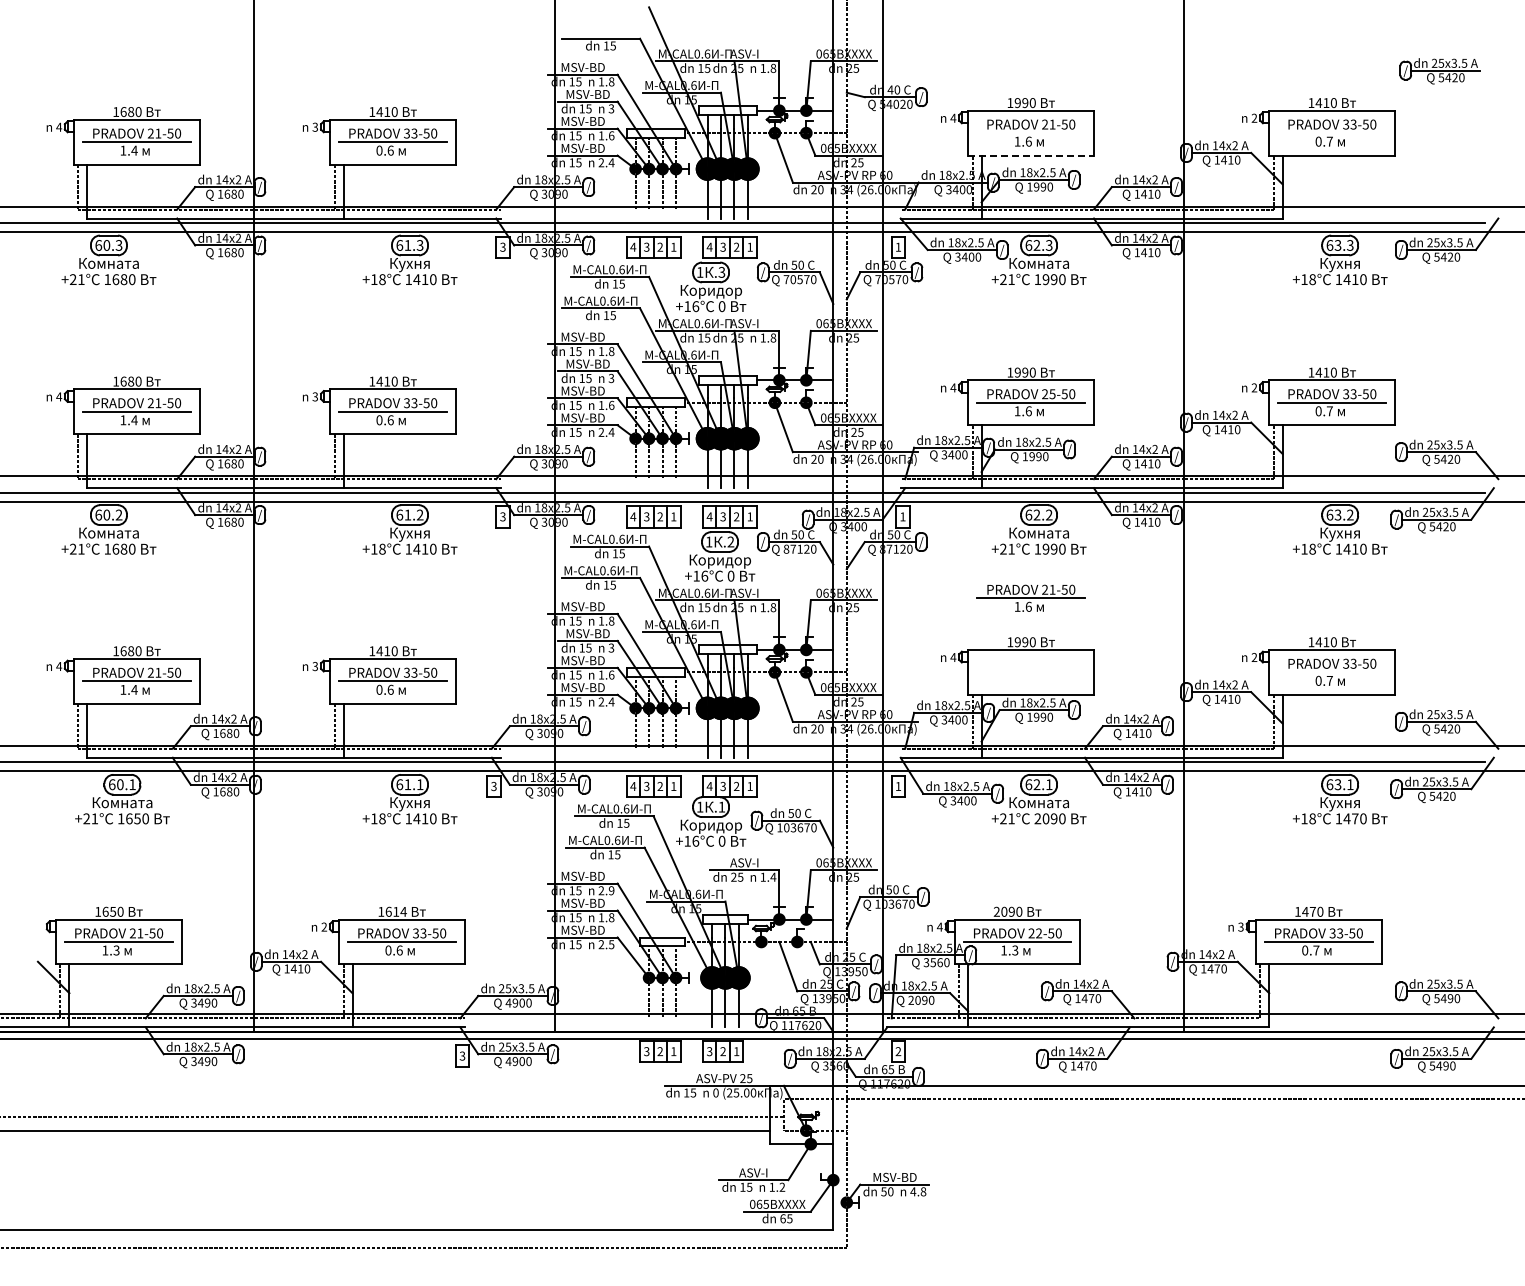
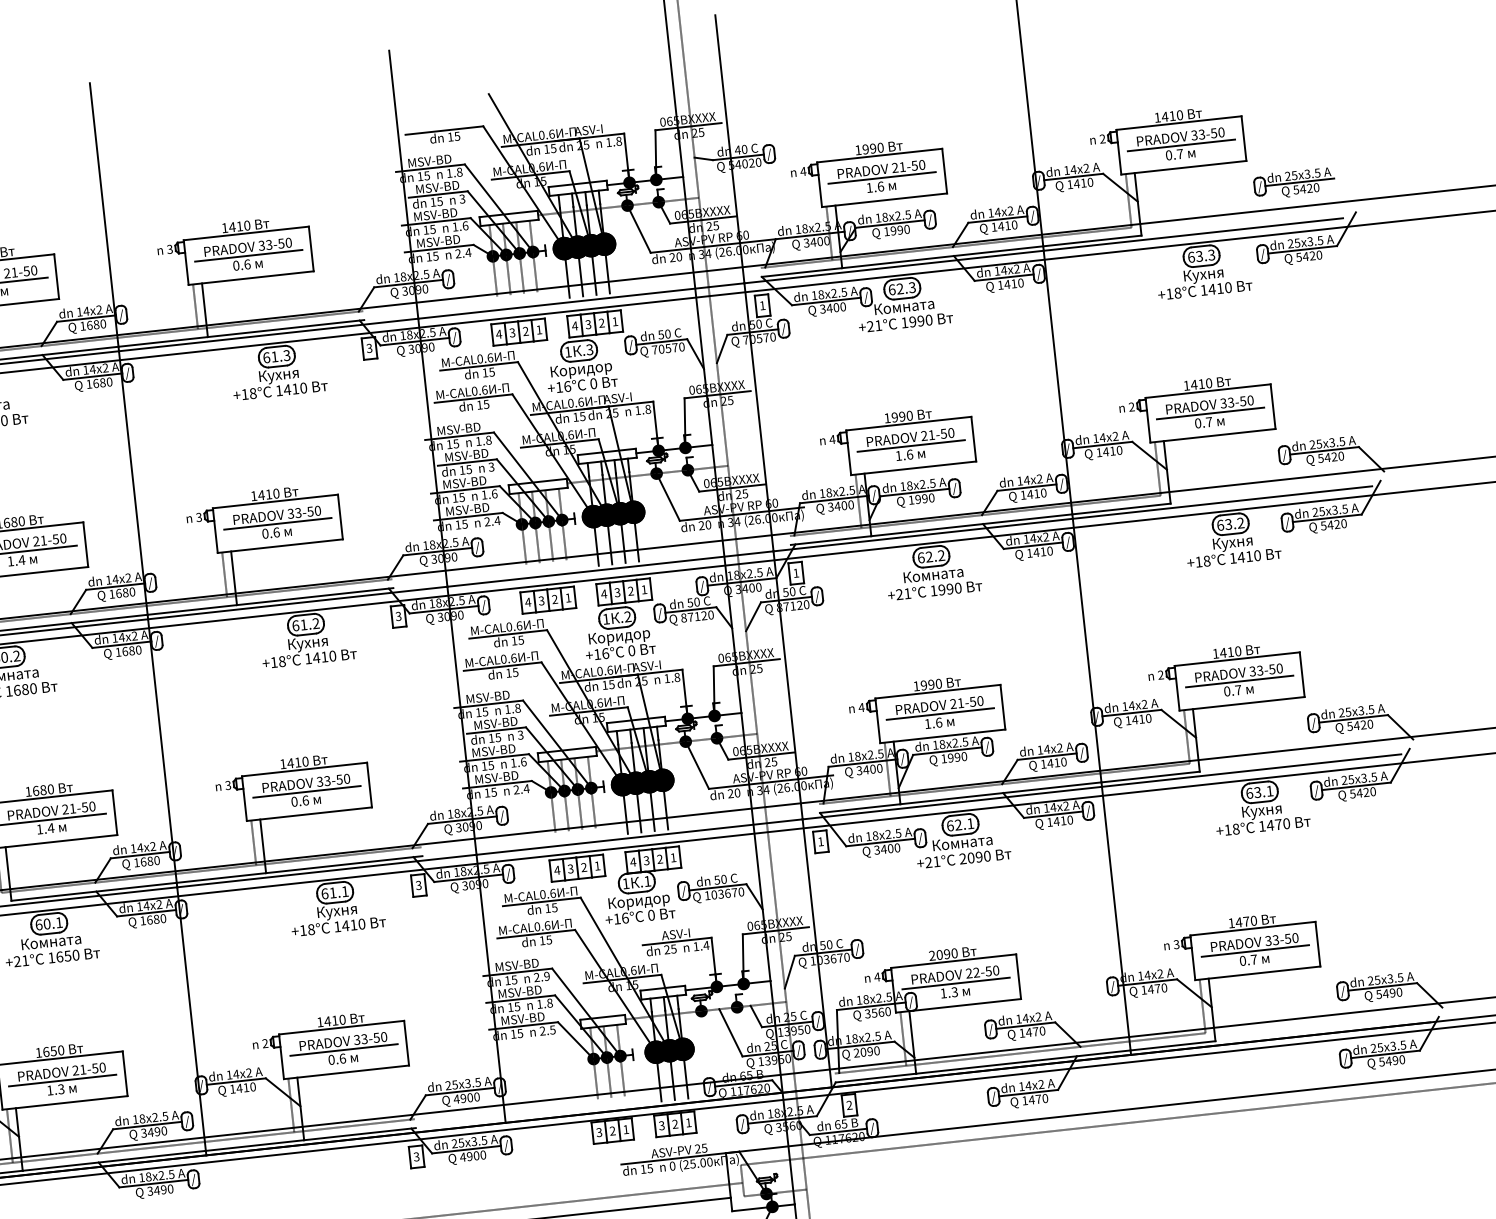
part: (1439, 71) -> (1293, 183), moved
line: (1030, 133) -> (881, 178), added
line: (1332, 133) -> (1181, 145), added
line: (1031, 155) -> (885, 200), dashed -> solid
text: (1052, 394) -> (931, 435), 25-50 -> 21-50
part: (1030, 597) -> (939, 713), moved
line: (1332, 672) -> (1240, 681), added
text: (395, 911) -> (334, 1020), 1614 -> 1410

